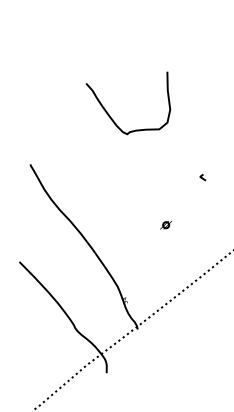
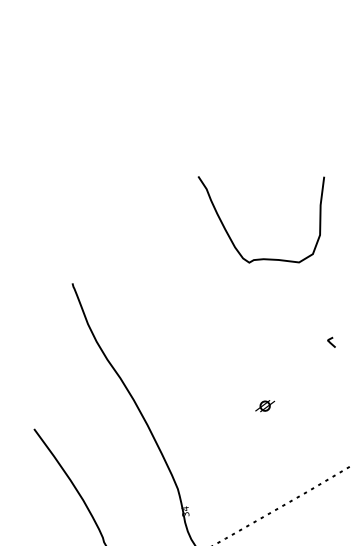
curve: (110, 115) -> (228, 230), moved

